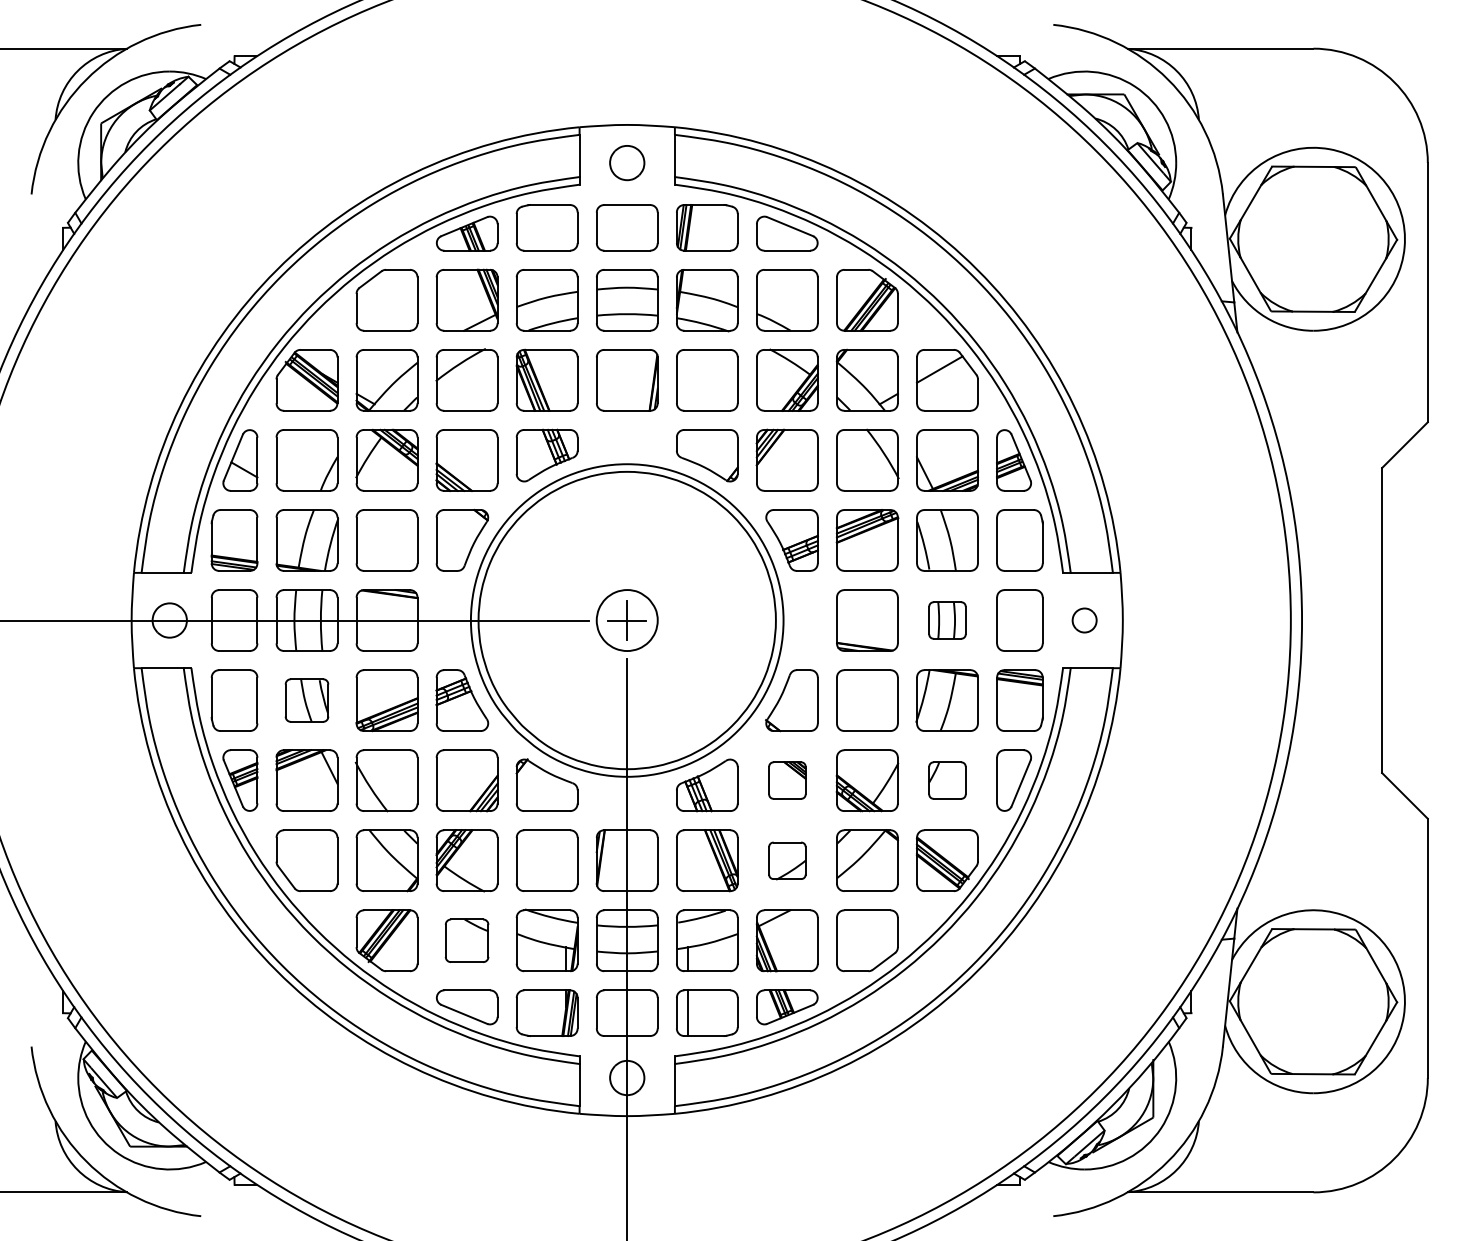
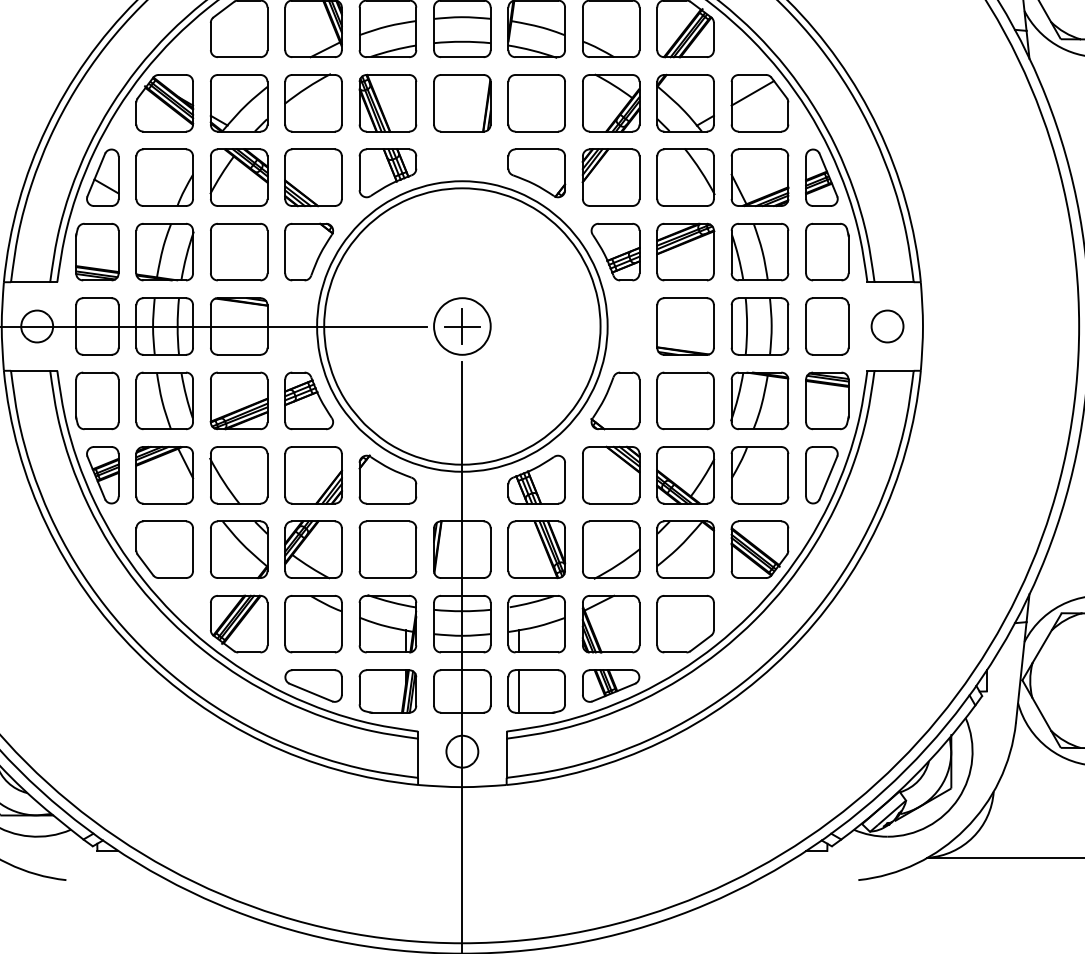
part: (947, 620) -> (760, 326), size x1.67
part: (1084, 620) -> (887, 326), size x1.43
part: (306, 700) -> (164, 400), size x1.43
part: (787, 780) -> (611, 475), size x1.67
part: (947, 780) -> (760, 475), size x1.67
part: (787, 860) -> (611, 549), size x1.67
part: (466, 940) -> (312, 623), size x1.43

